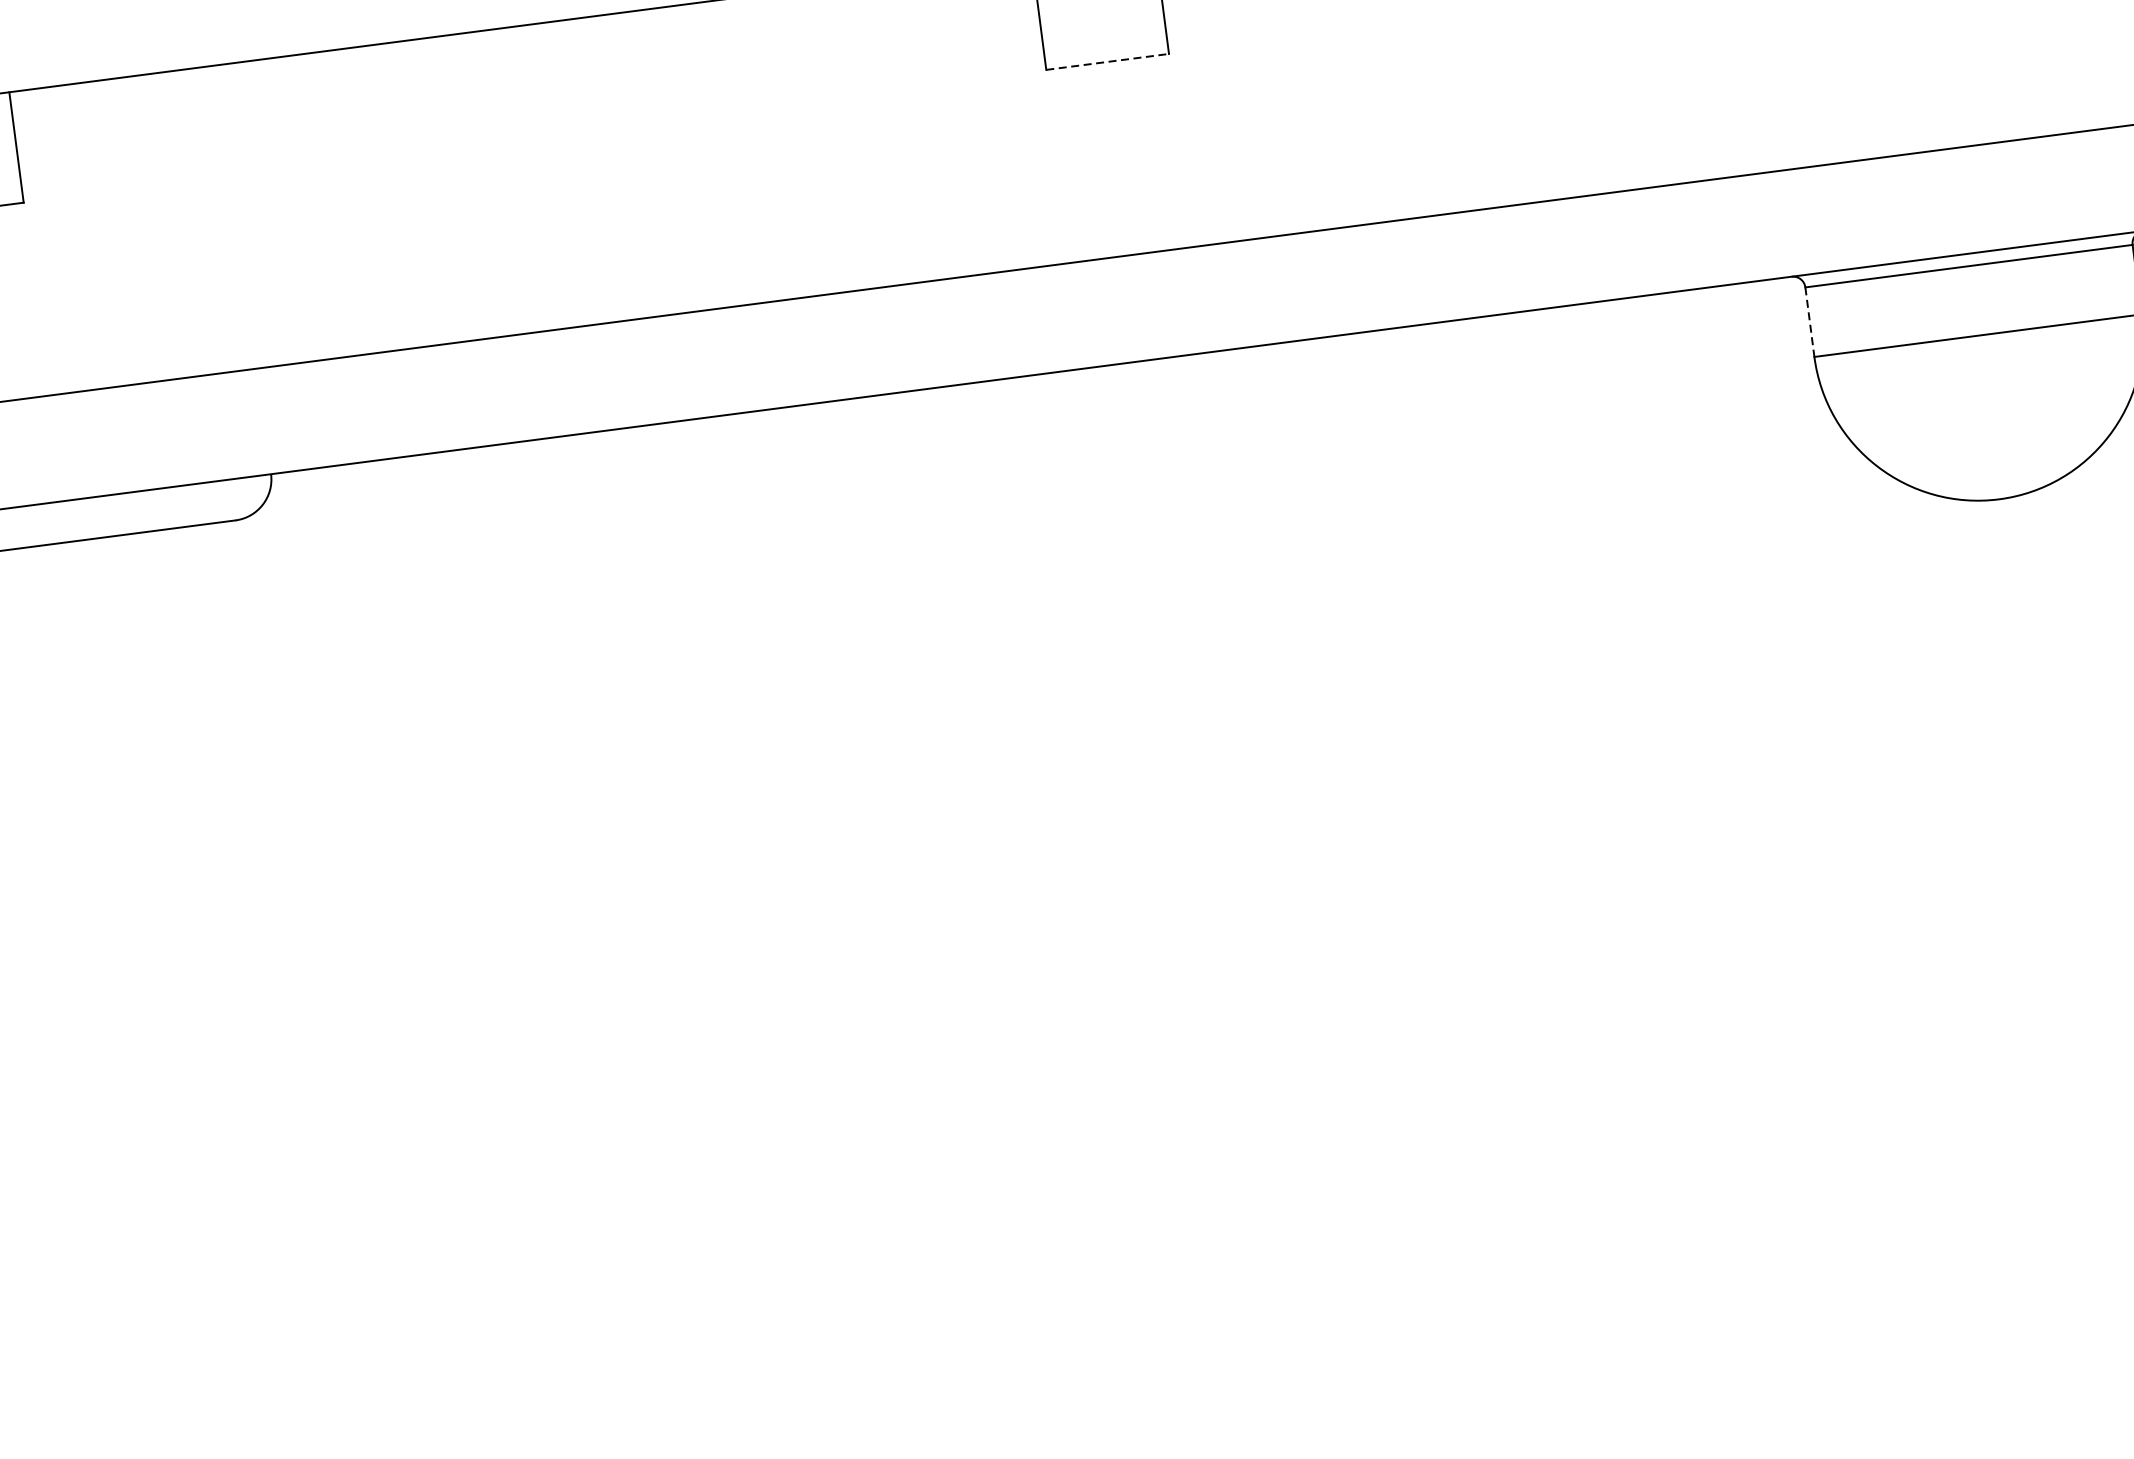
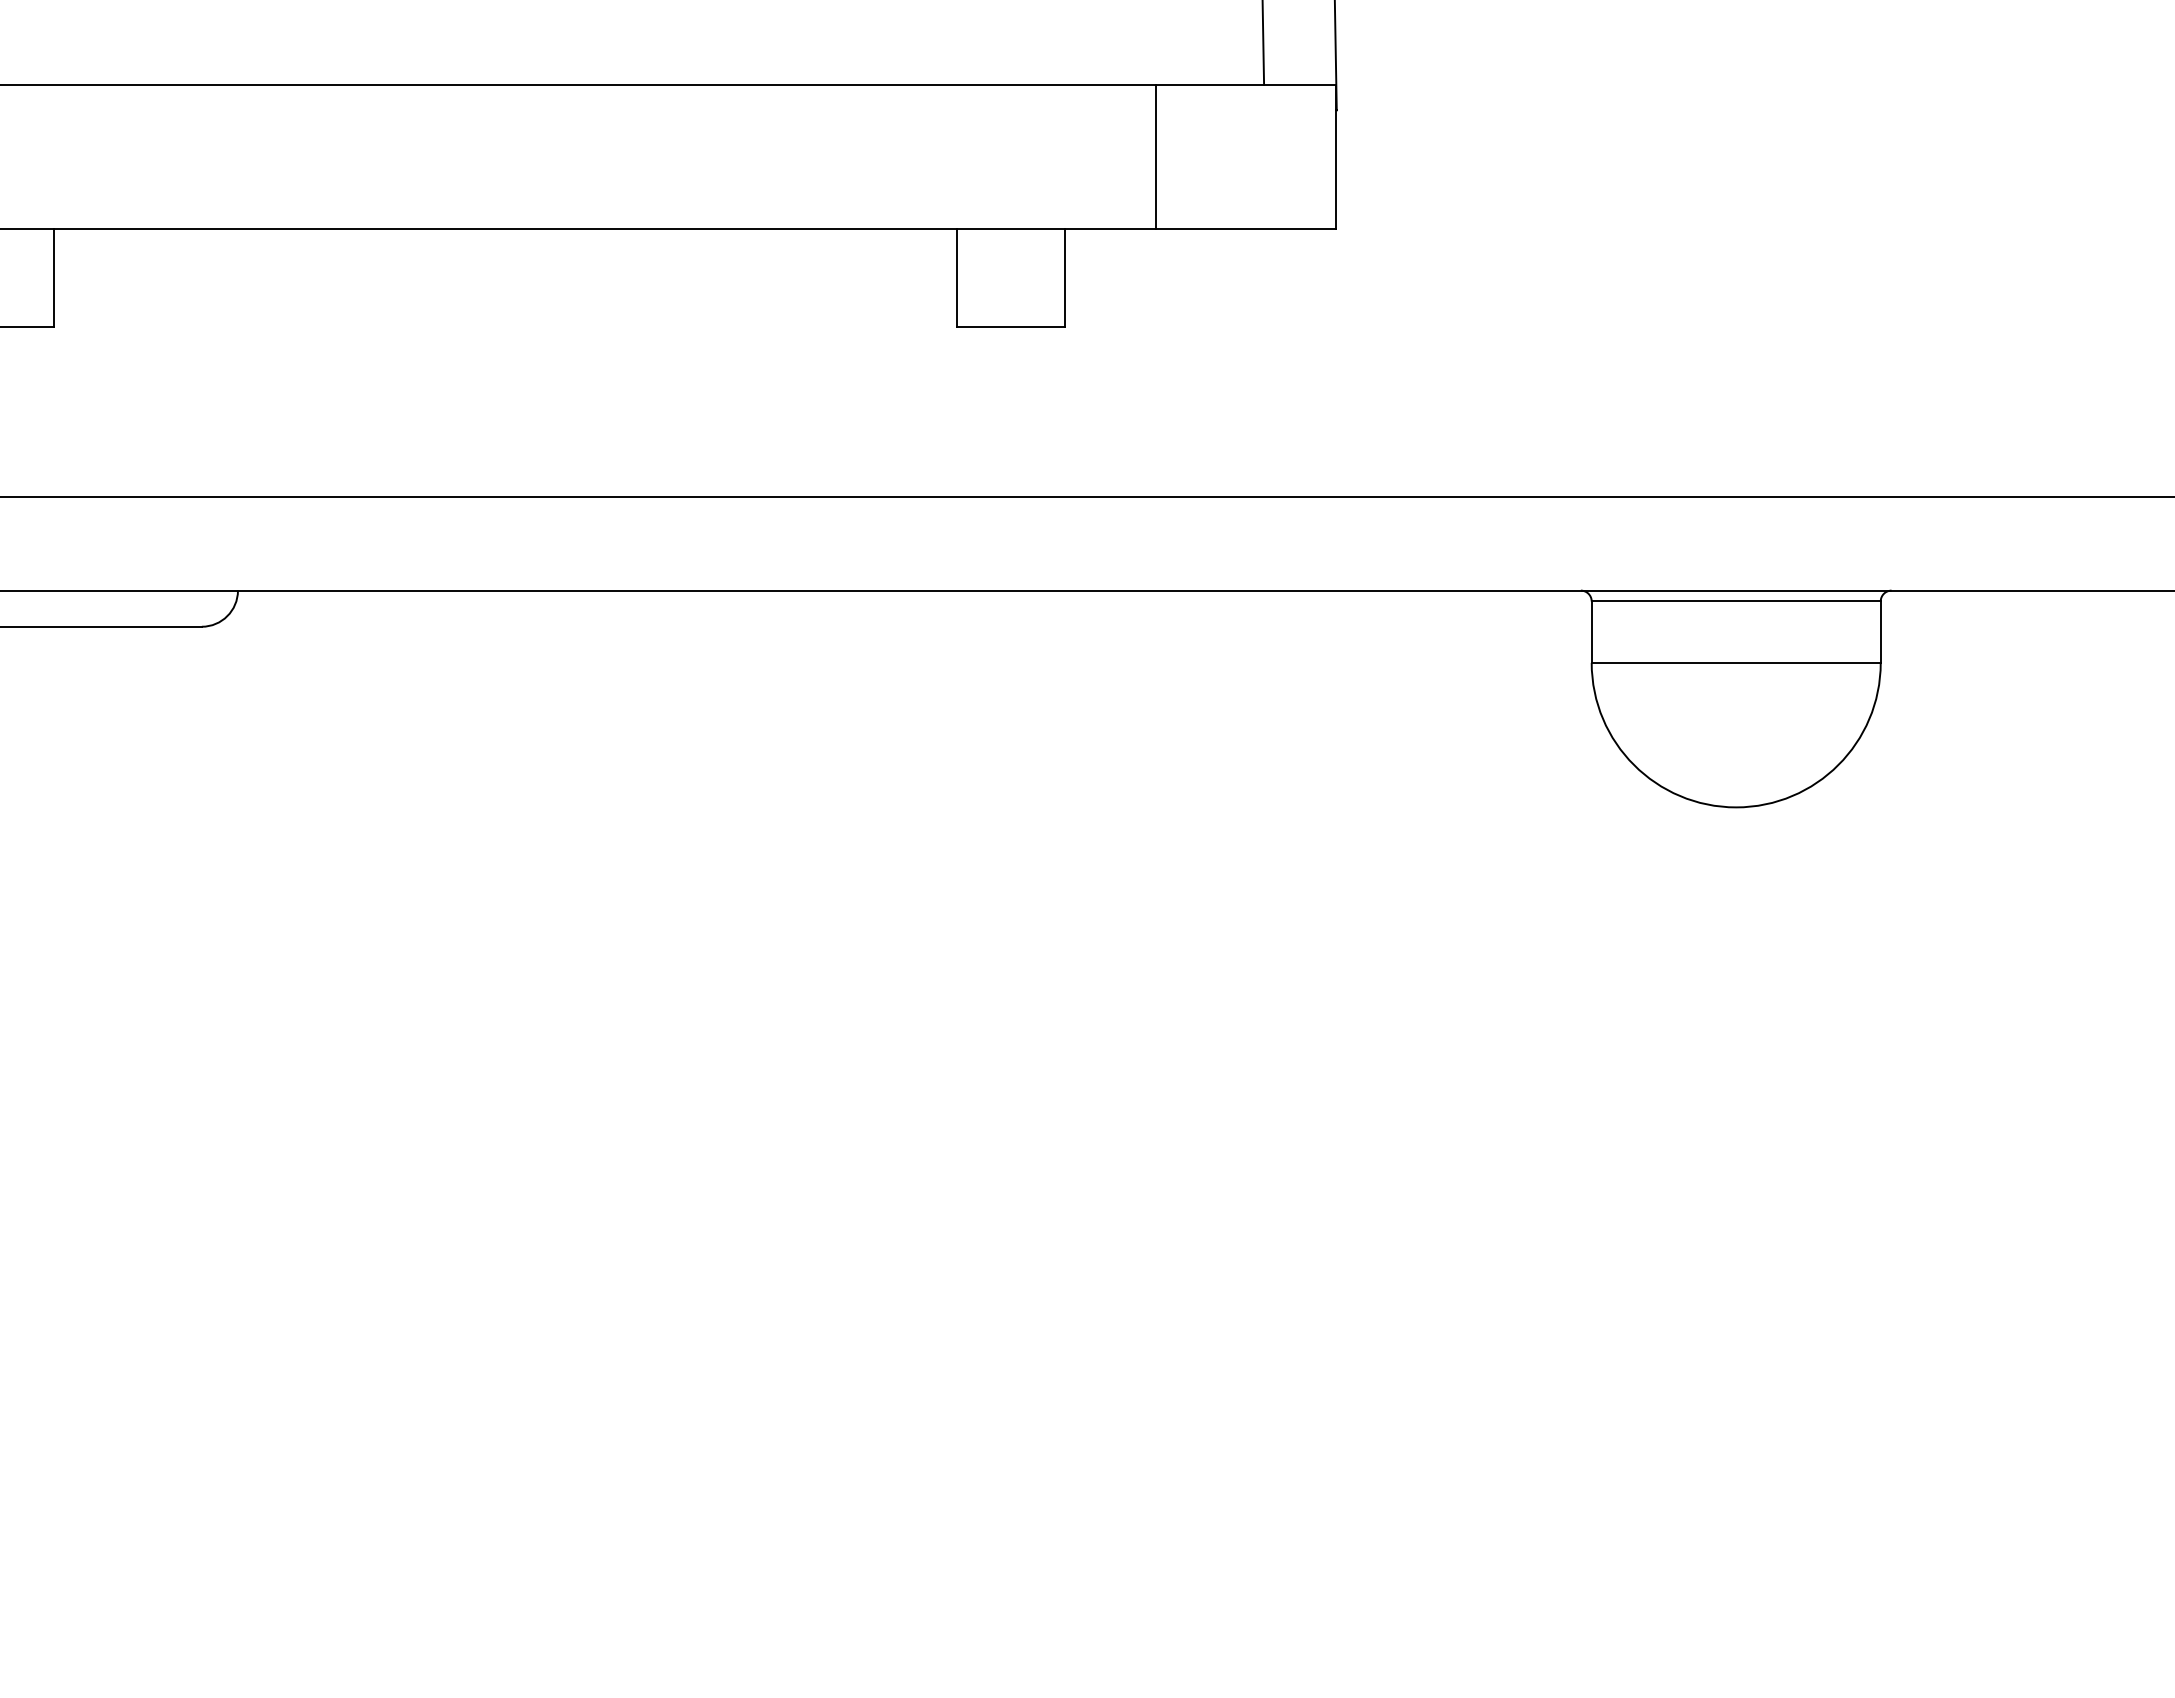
line: (1108, 61) -> (1011, 326), dashed -> solid
line: (1809, 322) -> (1591, 632), dashed -> solid

